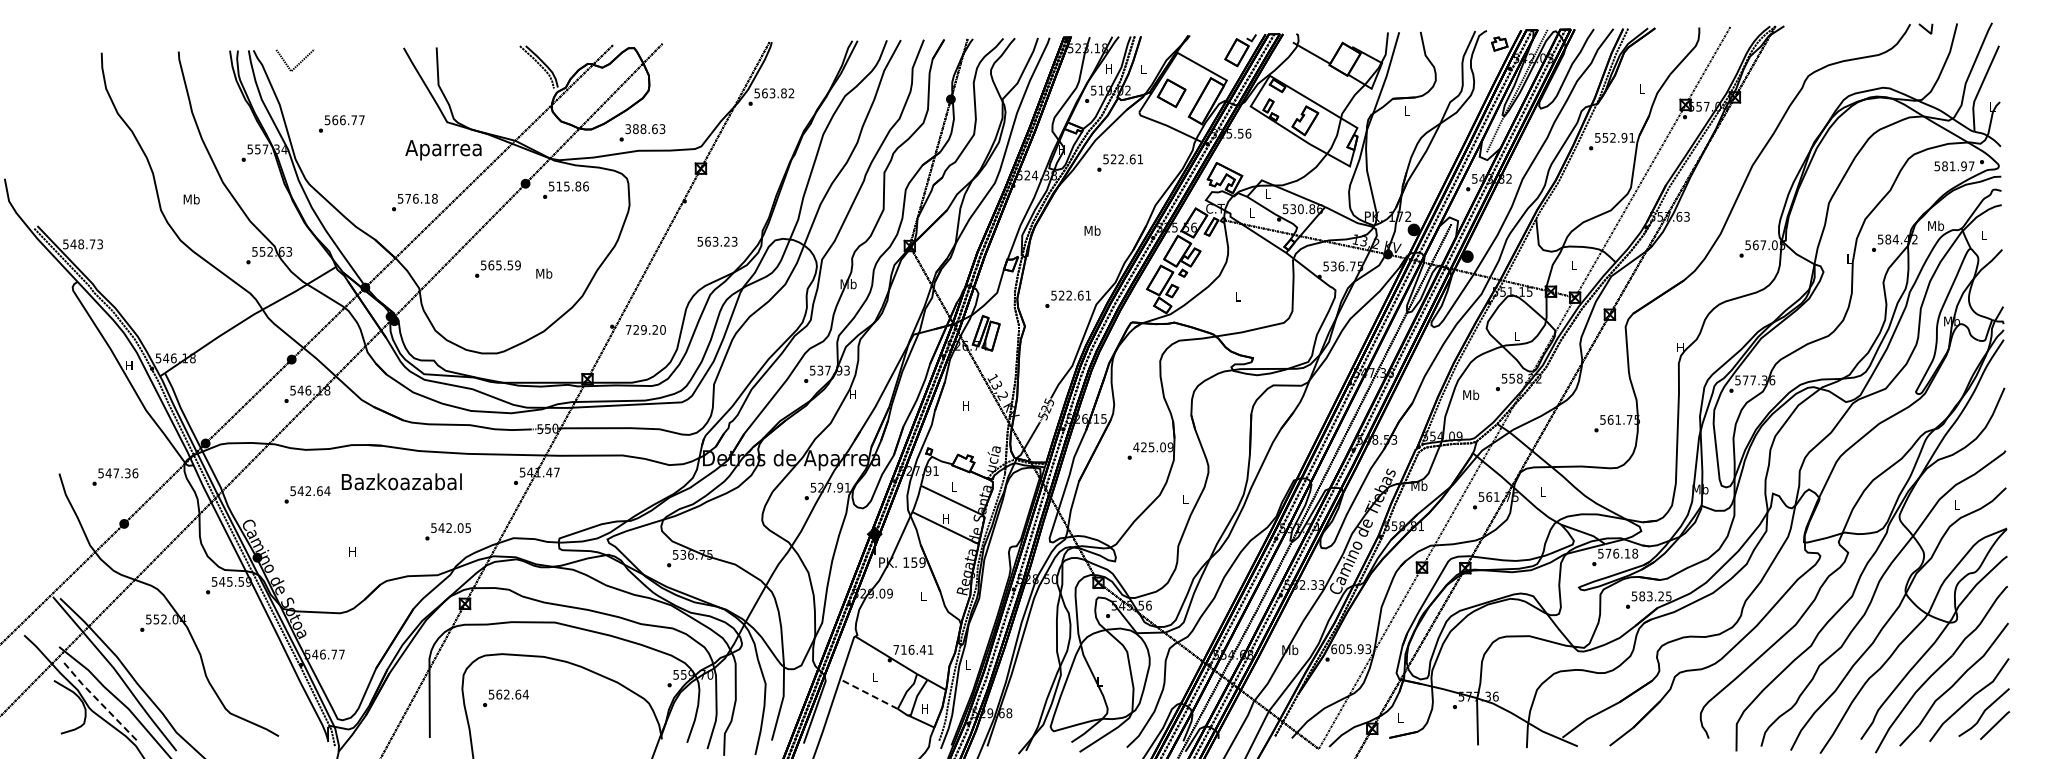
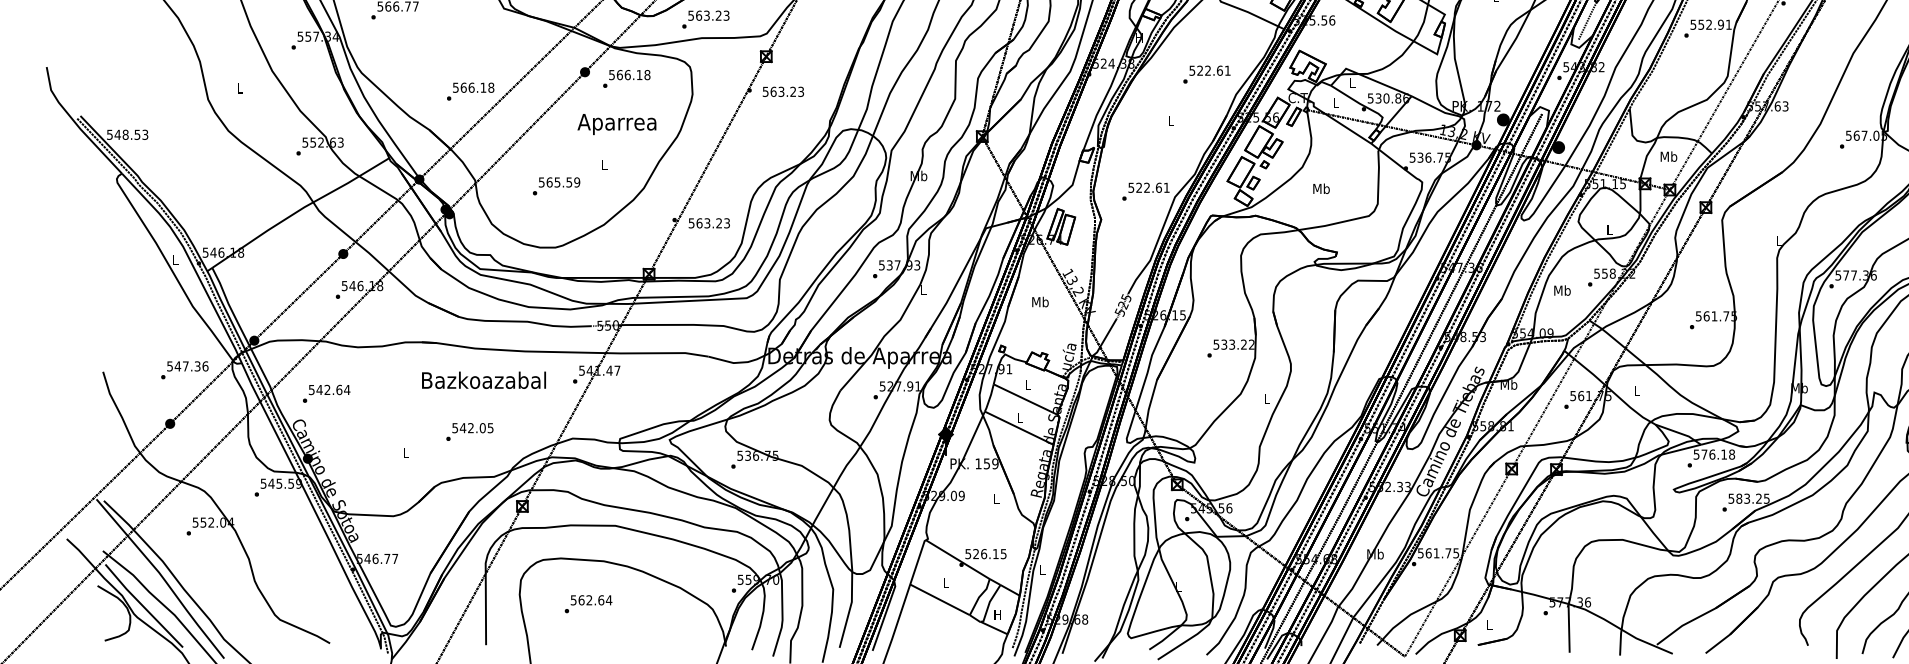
text: (641, 129) -> (704, 16), 388.63 -> 563.23
text: (443, 150) -> (617, 124), moved
text: (1119, 162) -> (1206, 74), moved
text: (572, 186) -> (633, 75), 515.86 -> 566.18
text: (408, 198) -> (464, 87), 576.18 -> 566.18
text: (191, 199) -> (239, 88), Mb -> L
text: (1092, 230) -> (1171, 120), Mb -> L
text: (717, 241) -> (783, 91), moved
text: (92, 244) -> (137, 135), 548.73 -> 548.53
text: (1574, 265) -> (1669, 156), L -> Mb
text: (497, 268) -> (556, 185), moved
text: (544, 273) -> (604, 164), Mb -> L
text: (1238, 296) -> (1322, 188), L -> Mb
text: (645, 329) -> (709, 222), 729.20 -> 563.23
text: (1680, 347) -> (1778, 241), H -> L
text: (129, 365) -> (175, 260), H -> L
text: (852, 394) -> (922, 290), H -> L
text: (966, 406) -> (1040, 302), H -> Mb
text: (1153, 447) -> (1234, 344), 425.09 -> 533.22
text: (115, 476) -> (184, 369), moved
text: (401, 481) -> (483, 380), moved
text: (307, 494) -> (326, 393), moved
text: (945, 518) -> (1019, 418), H -> L
text: (447, 531) -> (469, 431), moved
text: (352, 551) -> (406, 452), H -> L
text: (913, 649) -> (986, 553), 716.41 -> 526.15
text: (1351, 649) -> (1438, 553), 605.93 -> 561.75
line: (868, 693) -> (939, 599), dashed -> solid
text: (505, 697) -> (588, 603), moved
line: (98, 700) -> (143, 606), dashed -> solid

